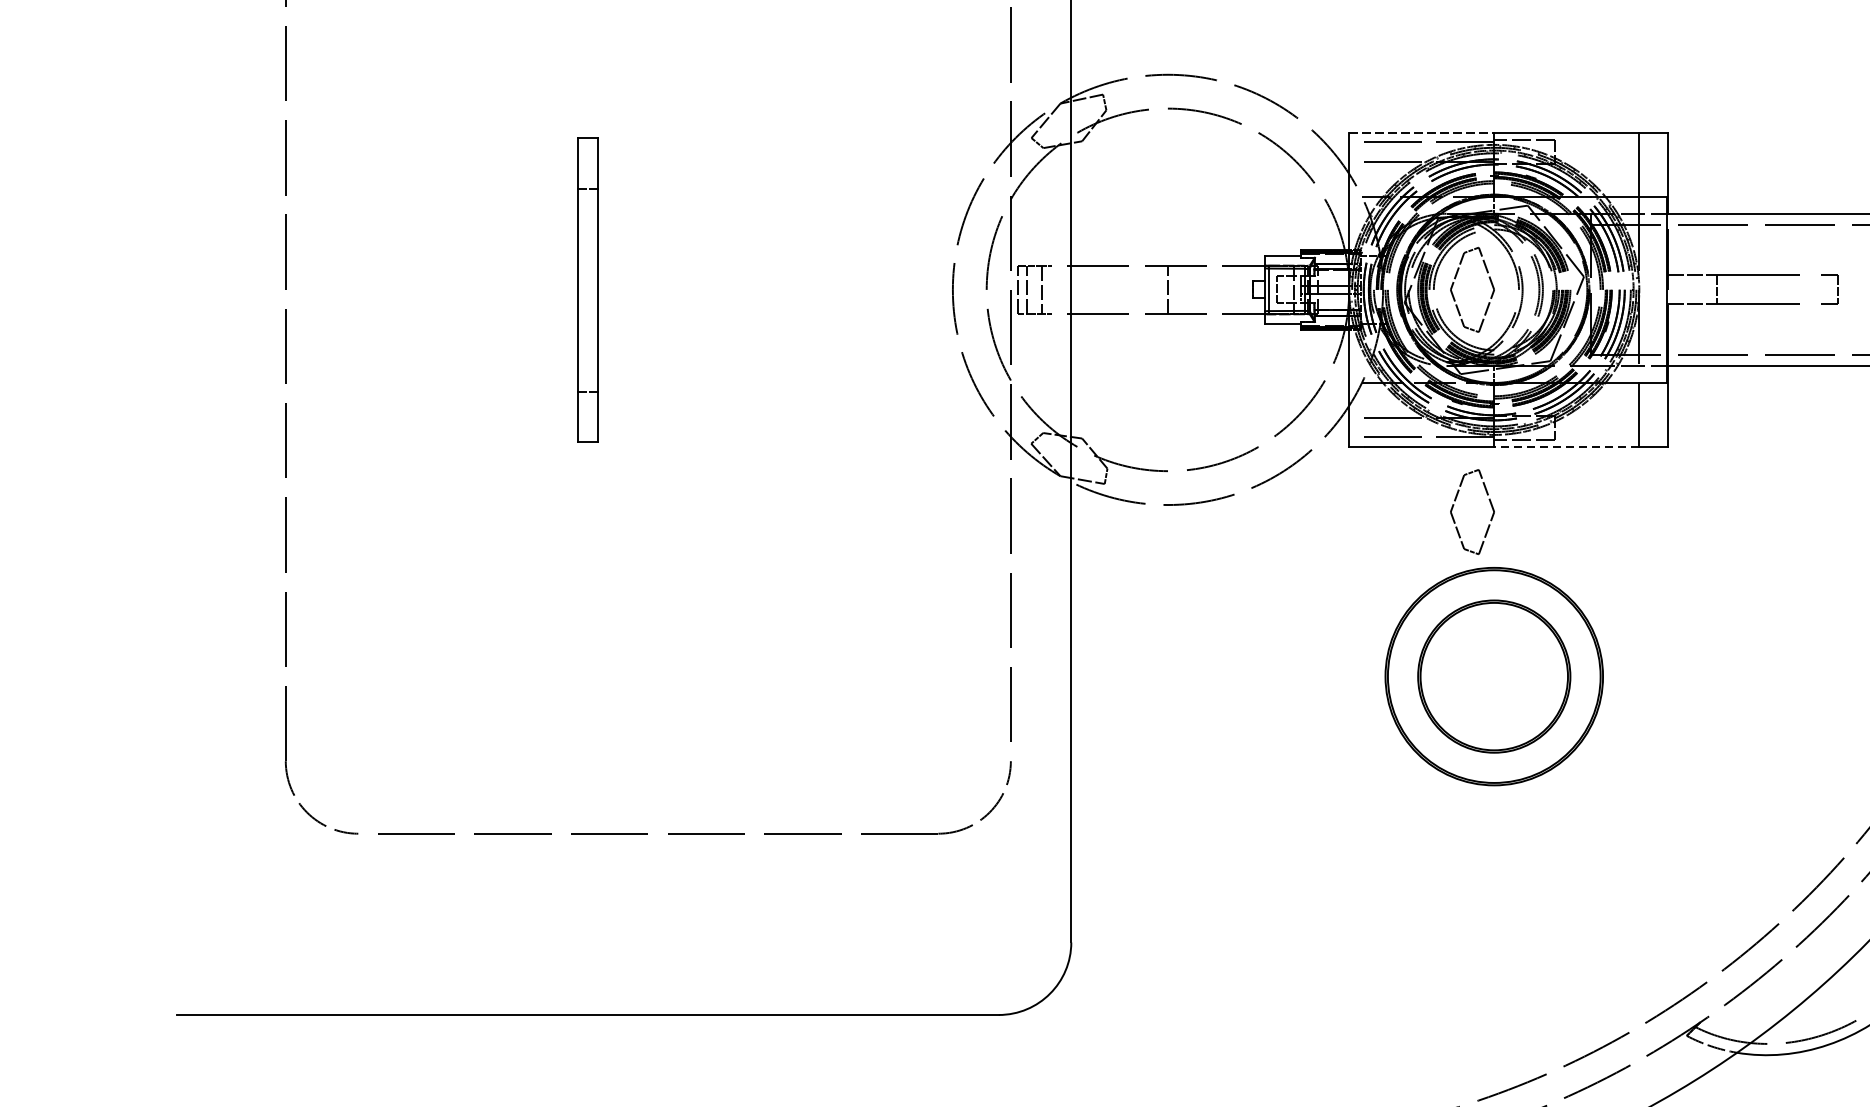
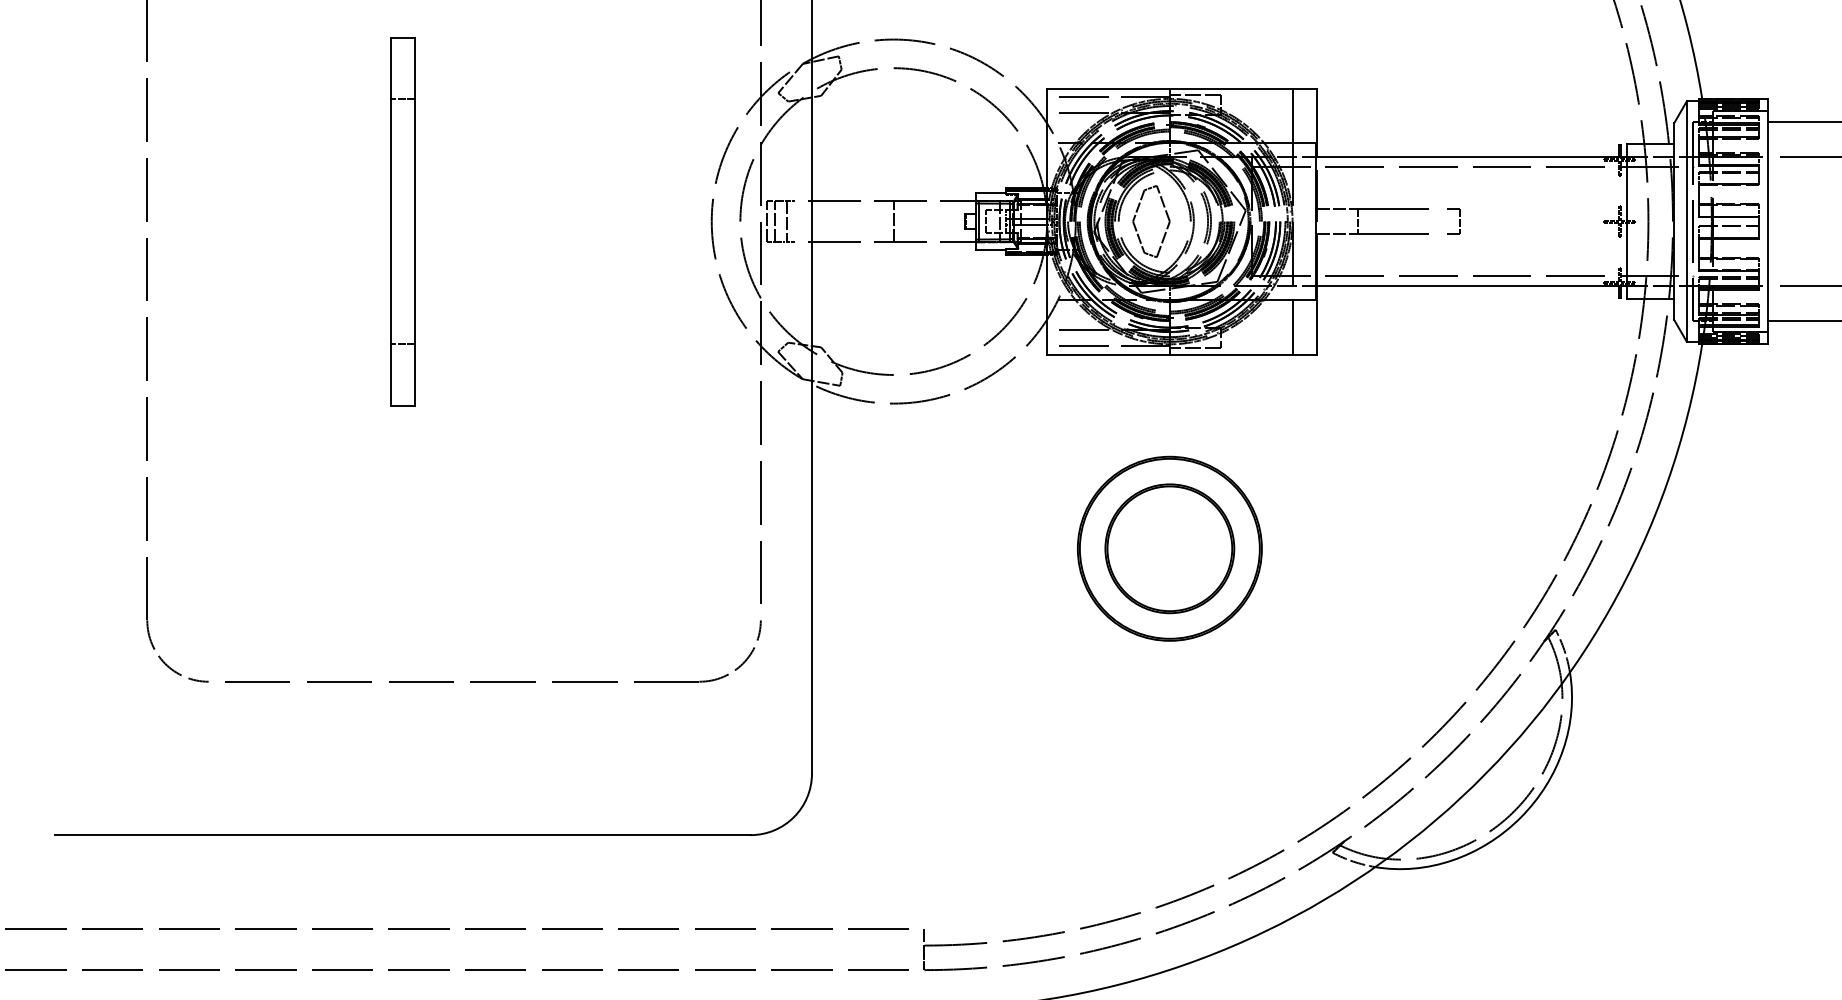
line: (1422, 132) -> (1109, 88), dashed -> solid
part: (587, 289) -> (402, 221), size x1.43
line: (1565, 446) -> (1230, 354), dashed -> solid
part: (1454, 504) -> (1136, 403), removed

